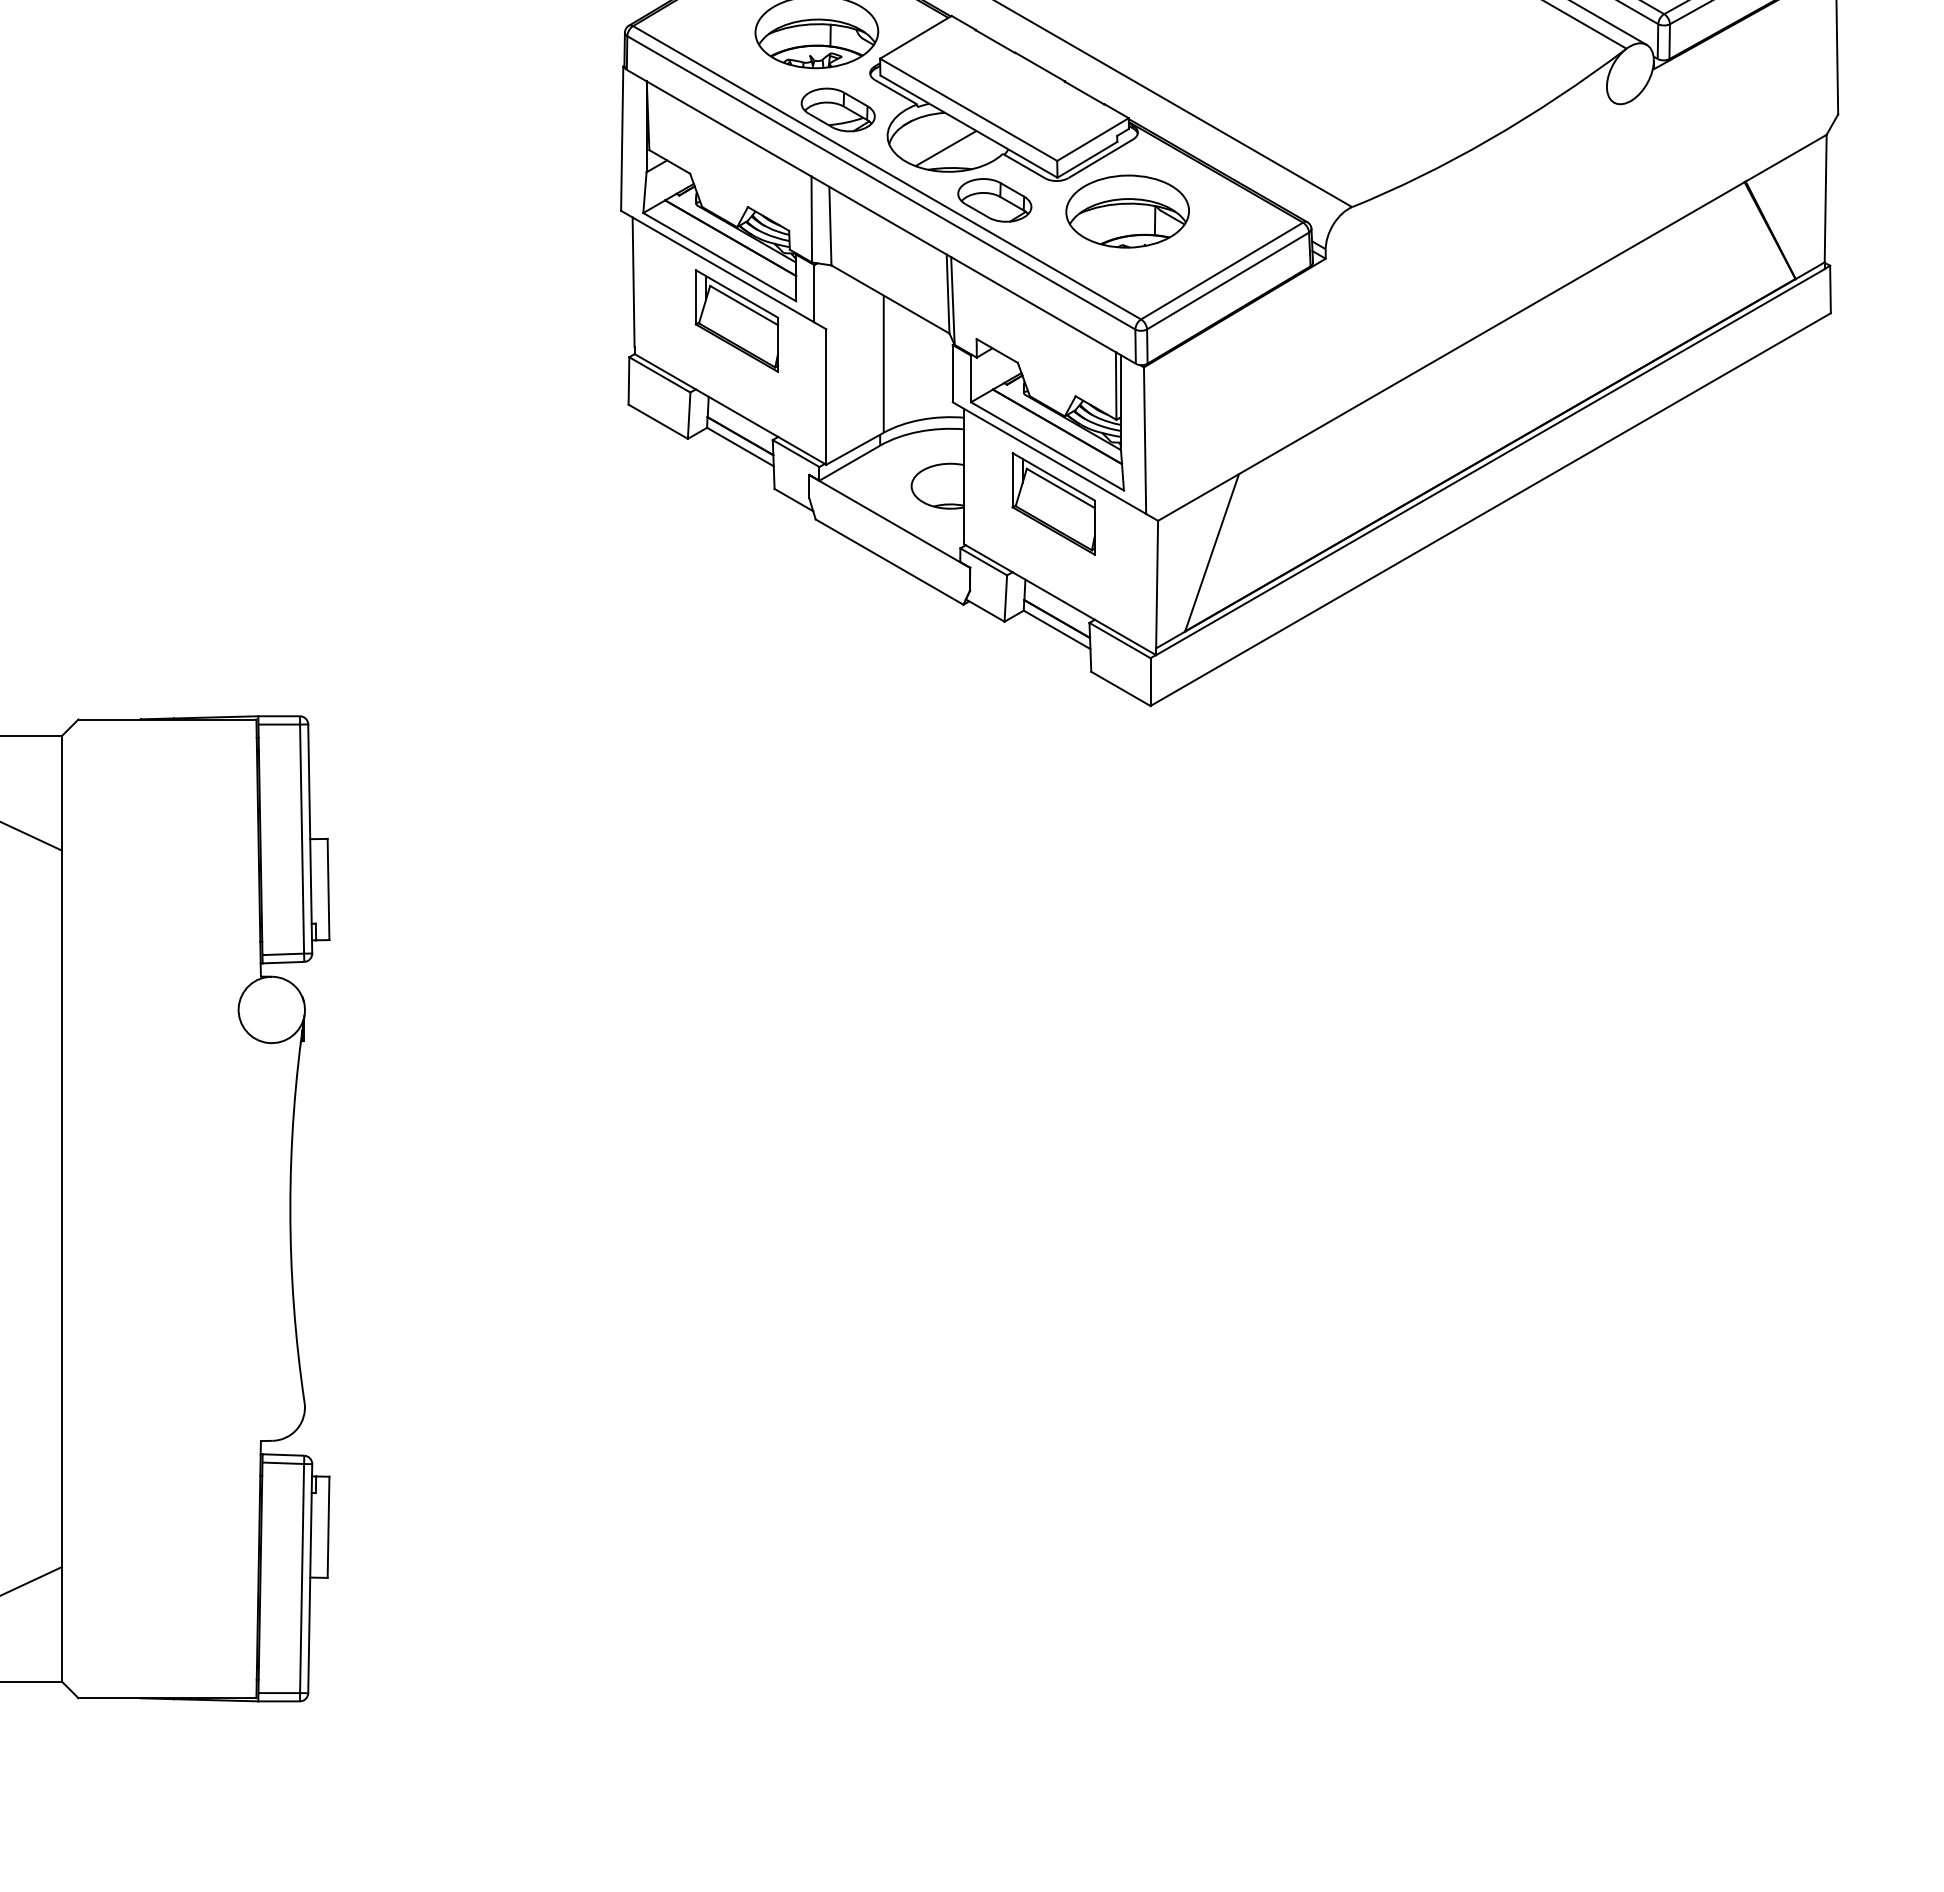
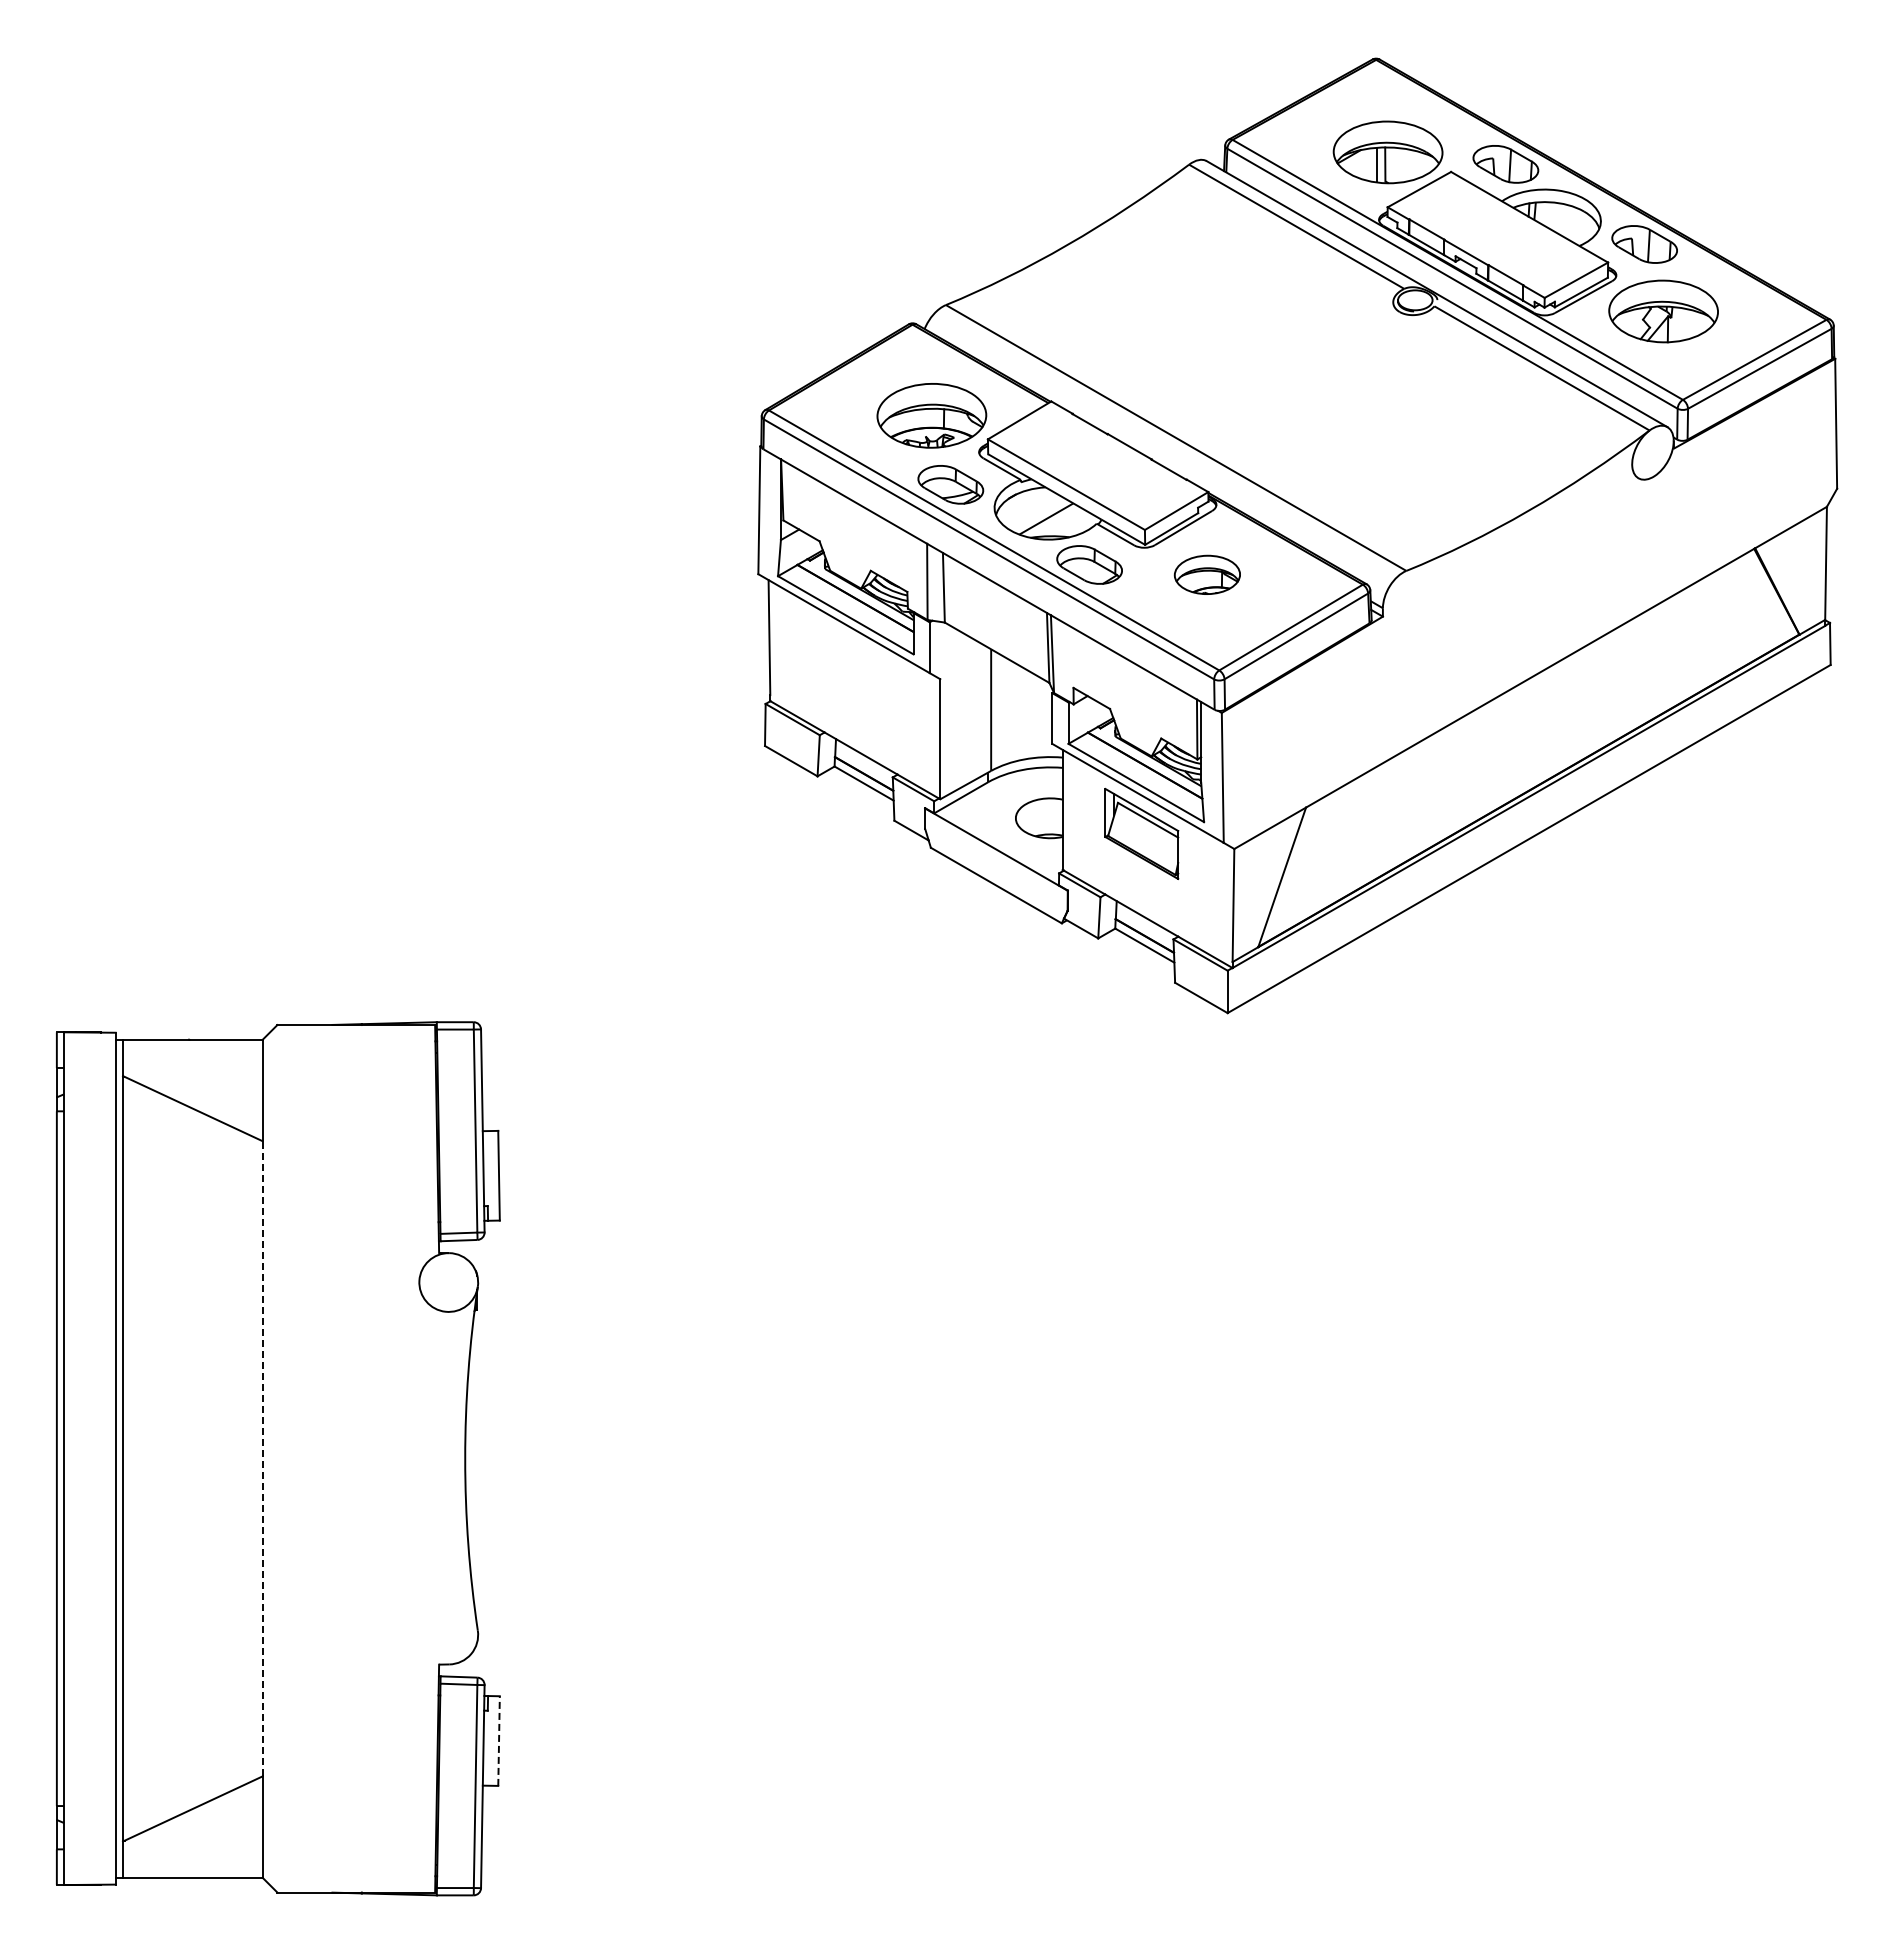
part: (1127, 211) -> (1207, 574), size x0.6
part: (736, 320) -> (860, 671), removed
line: (61, 1208) -> (262, 1458), solid -> dashed
line: (329, 1527) -> (499, 1741), solid -> dashed

